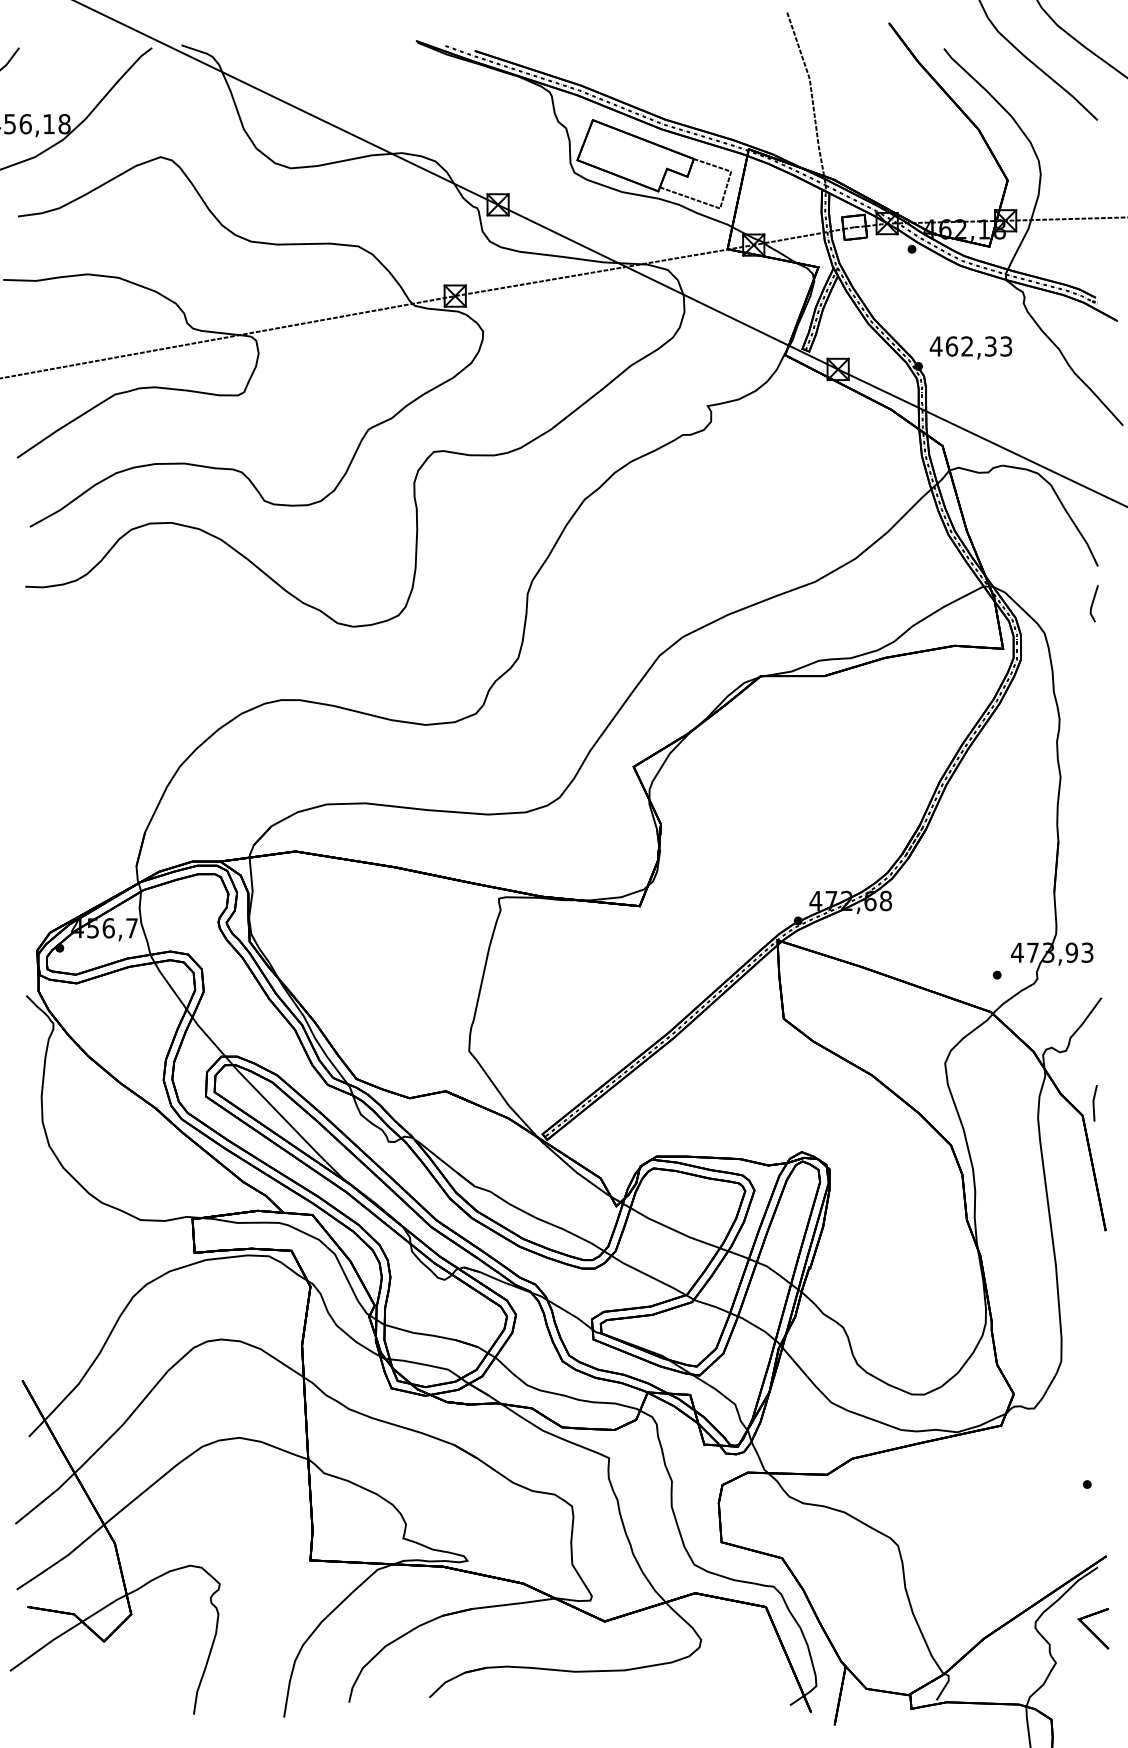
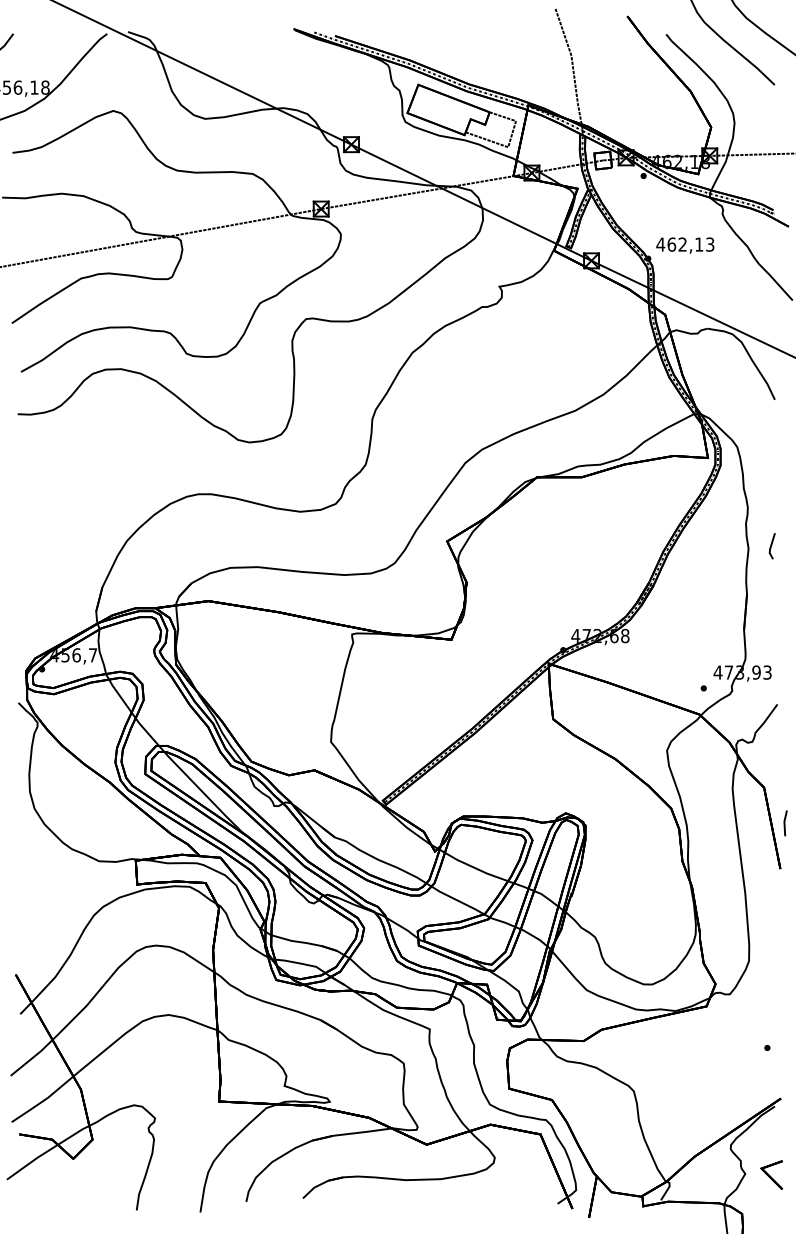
text: (990, 346) -> (699, 244), 462,33 -> 462,13
line: (1093, 603) -> (771, 546), moved
line: (1094, 1103) -> (785, 823), moved
part: (1093, 1628) -> (771, 1175), moved

